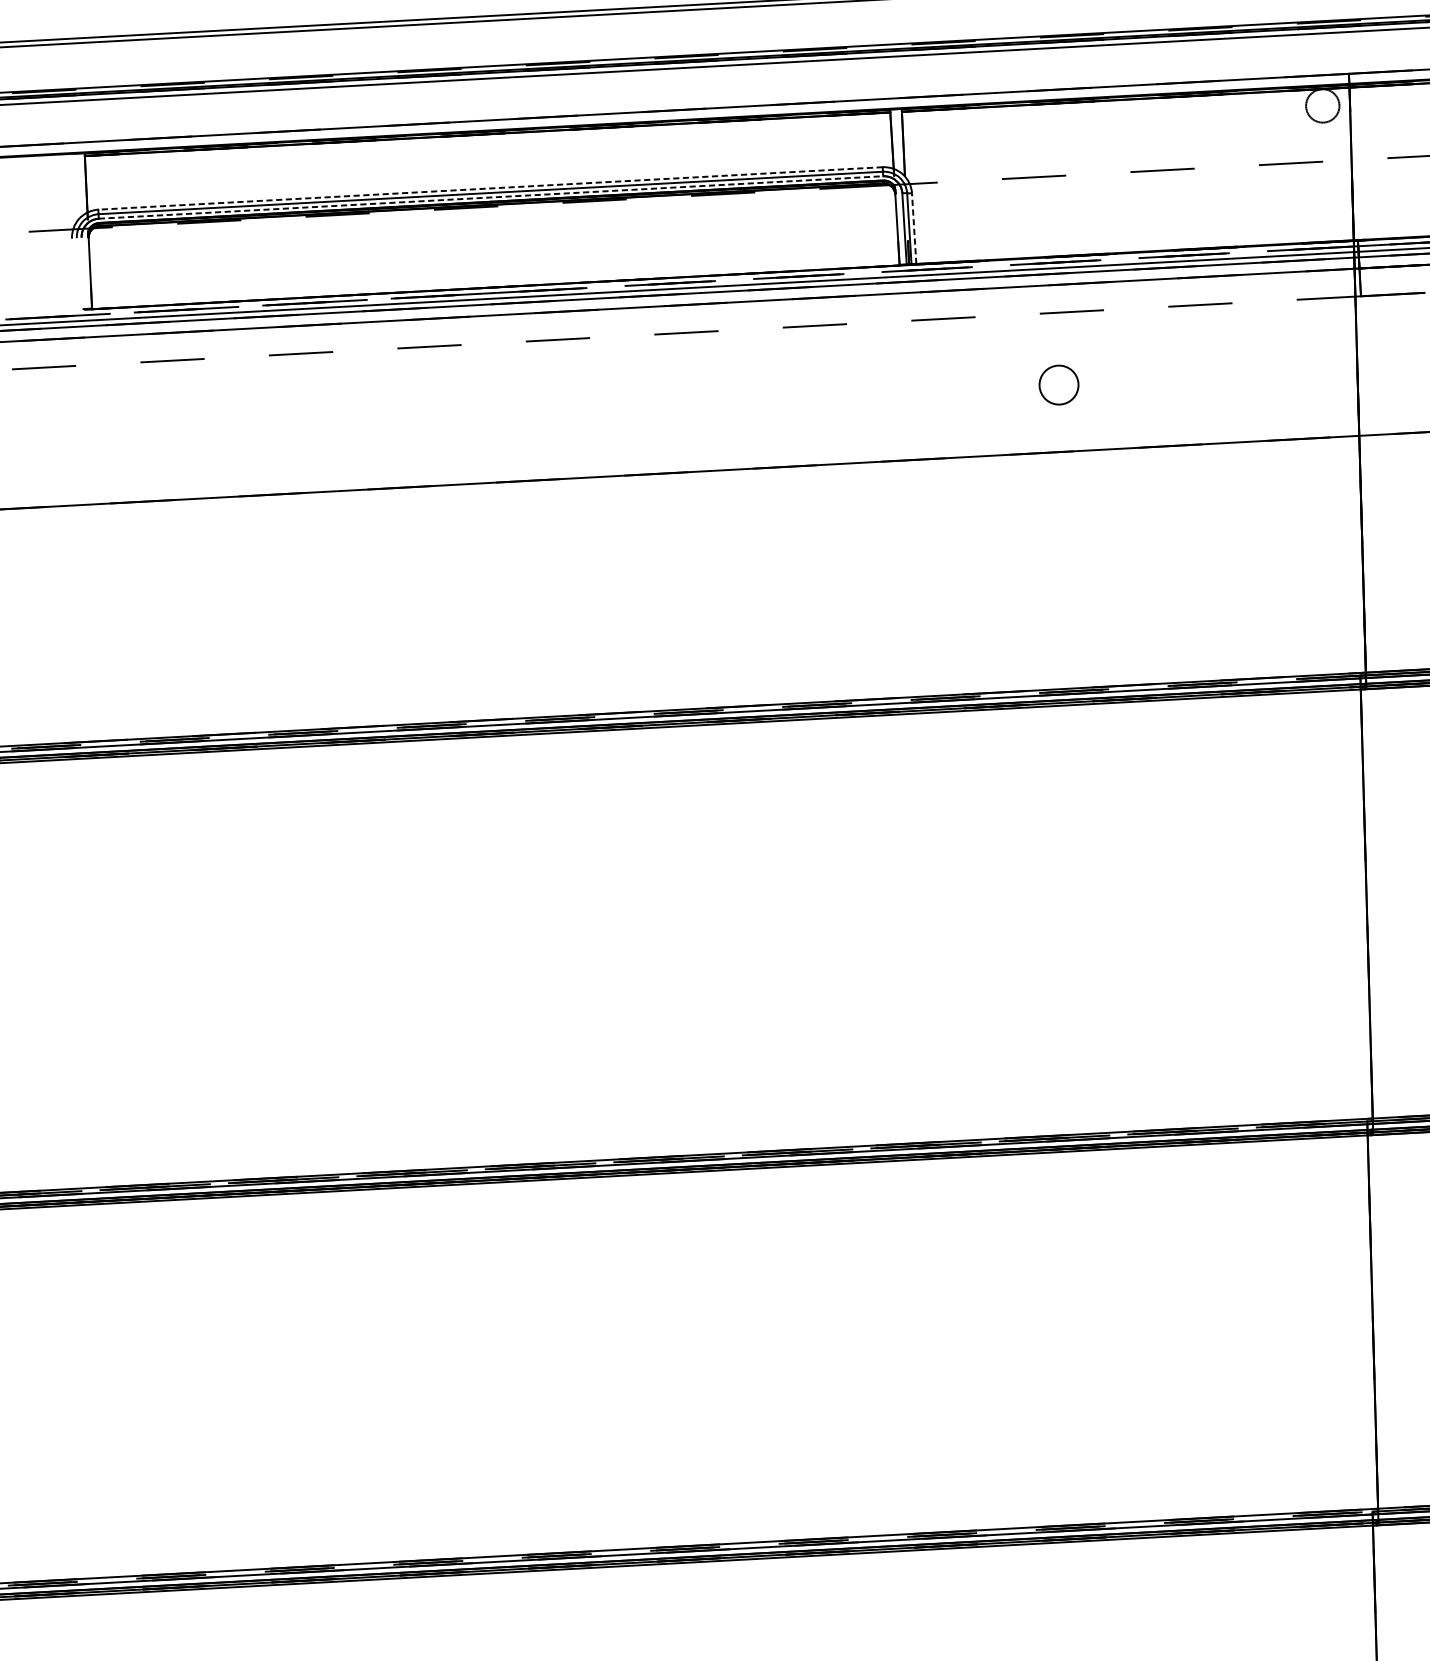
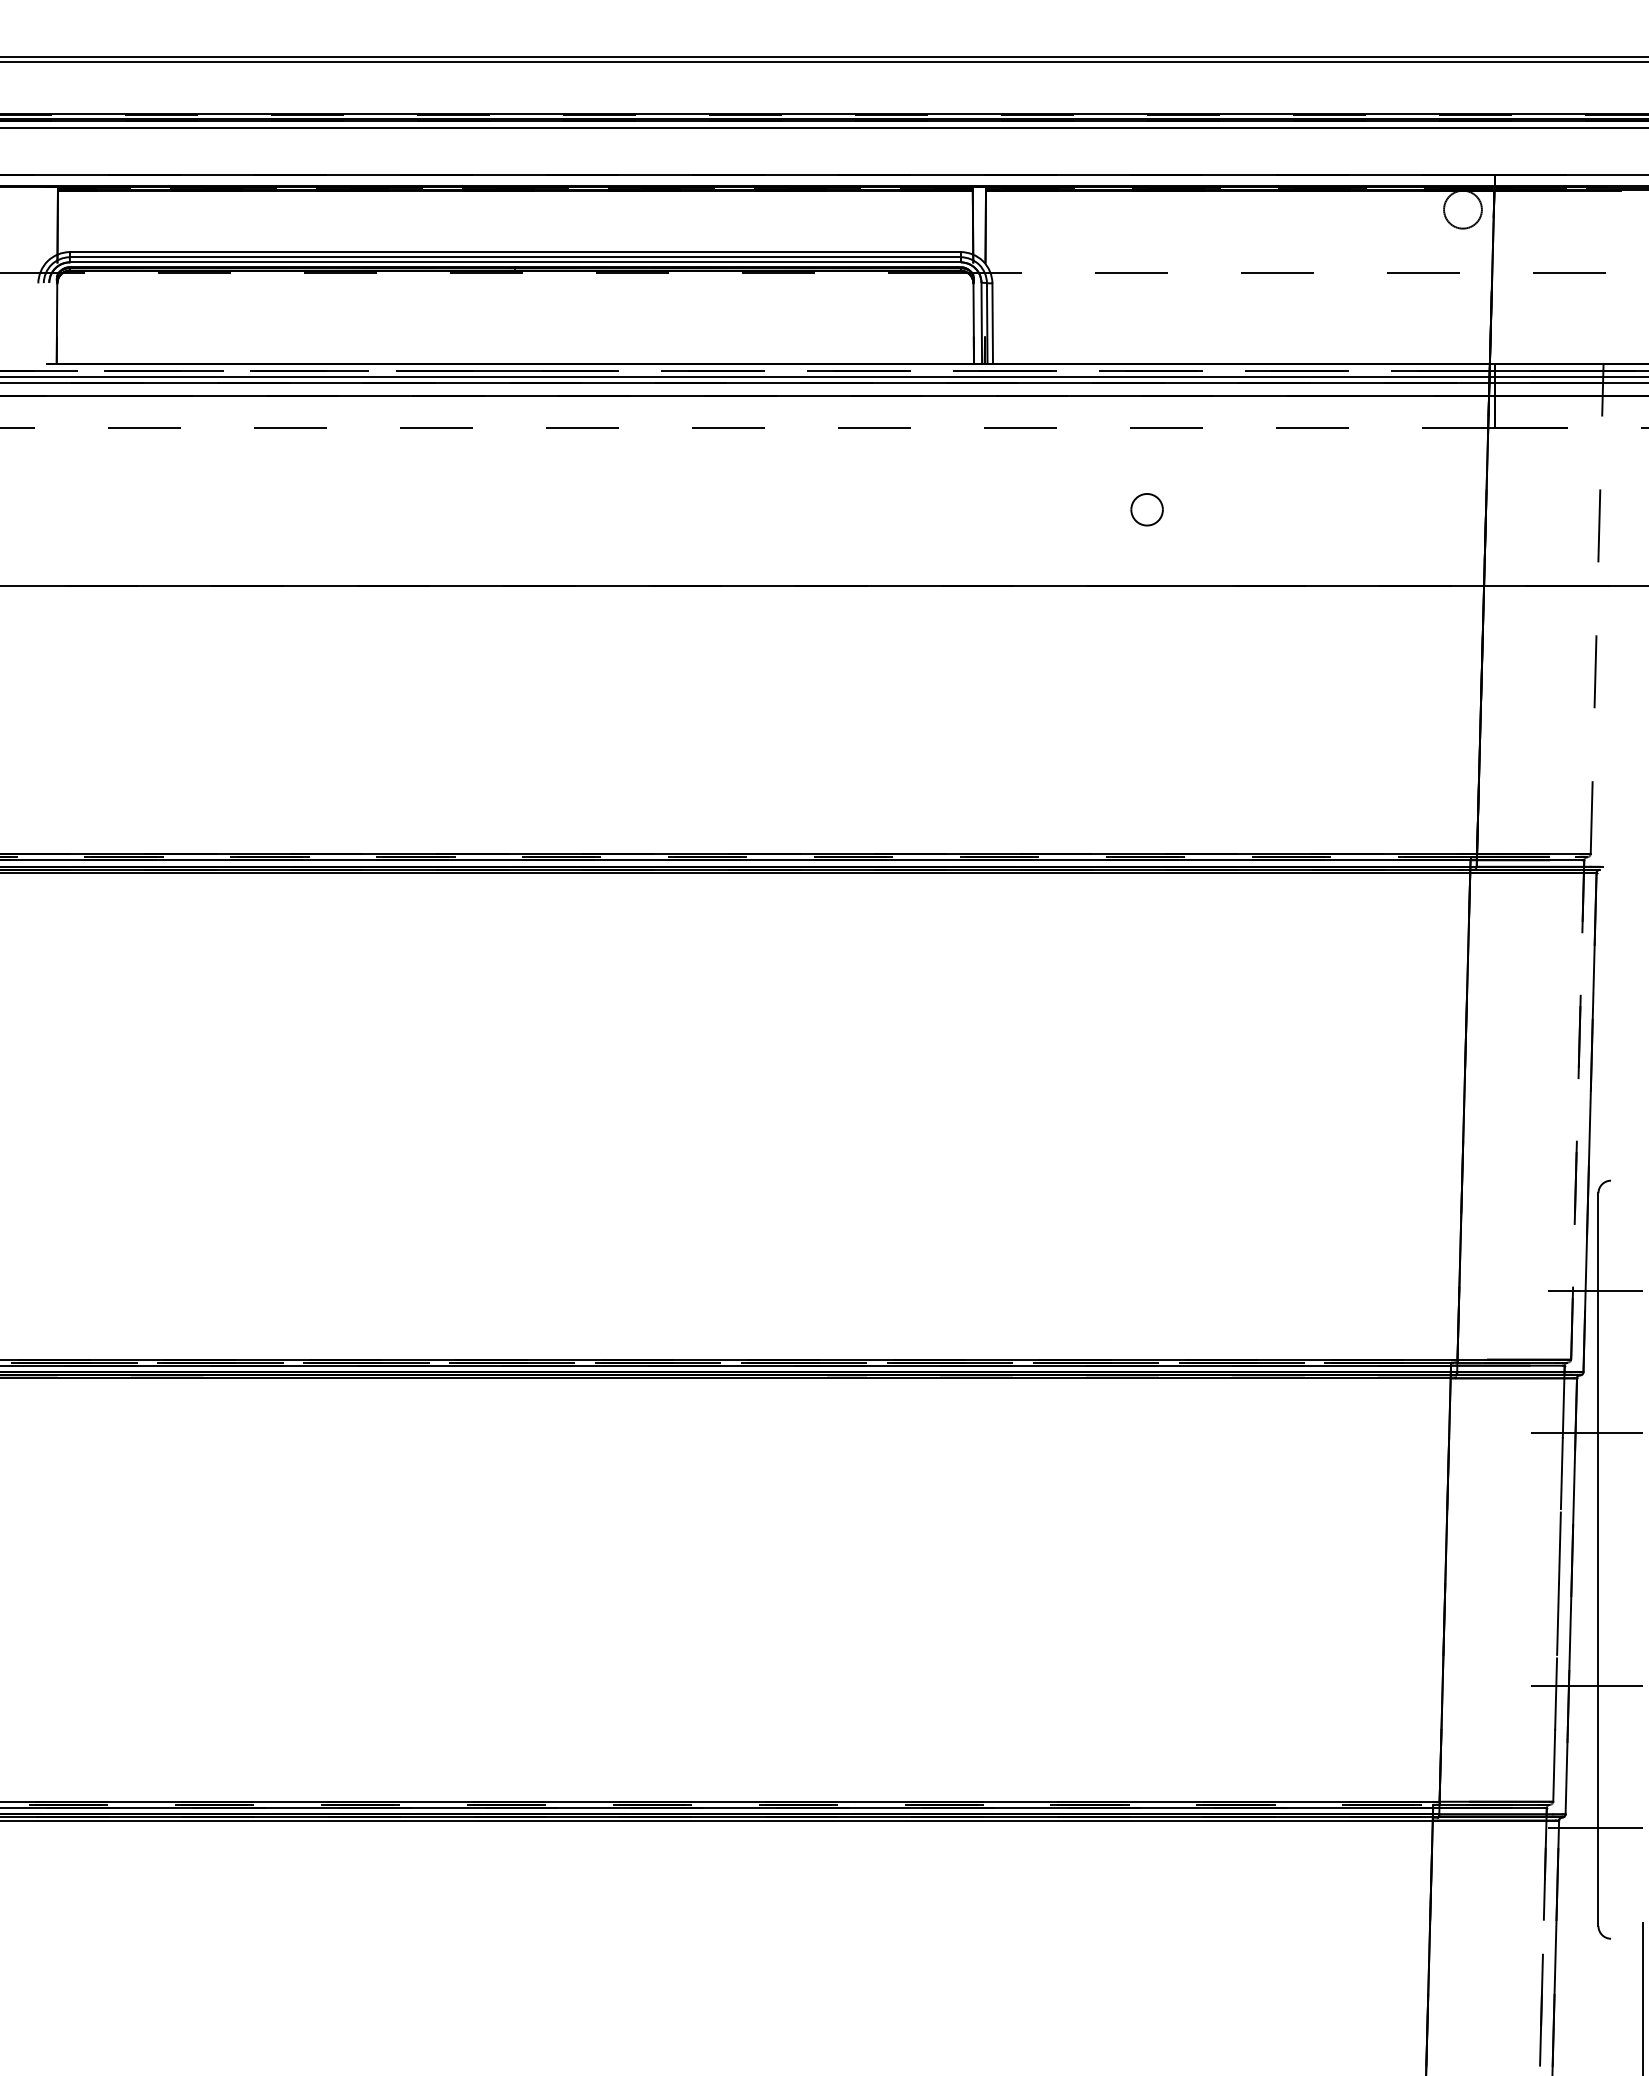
line: (489, 188) -> (514, 252), dashed -> solid
line: (491, 197) -> (515, 262), dashed -> solid
line: (913, 228) -> (992, 323), dashed -> solid
part: (1058, 384) -> (1146, 509), size x0.71

